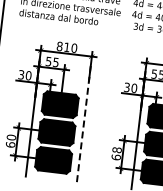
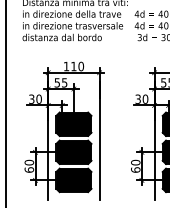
text: (59, 46) -> (66, 66), 810 -> 110
line: (83, 124) -> (99, 141), dashed -> solid
text: (116, 149) -> (135, 162), 68 -> 60

